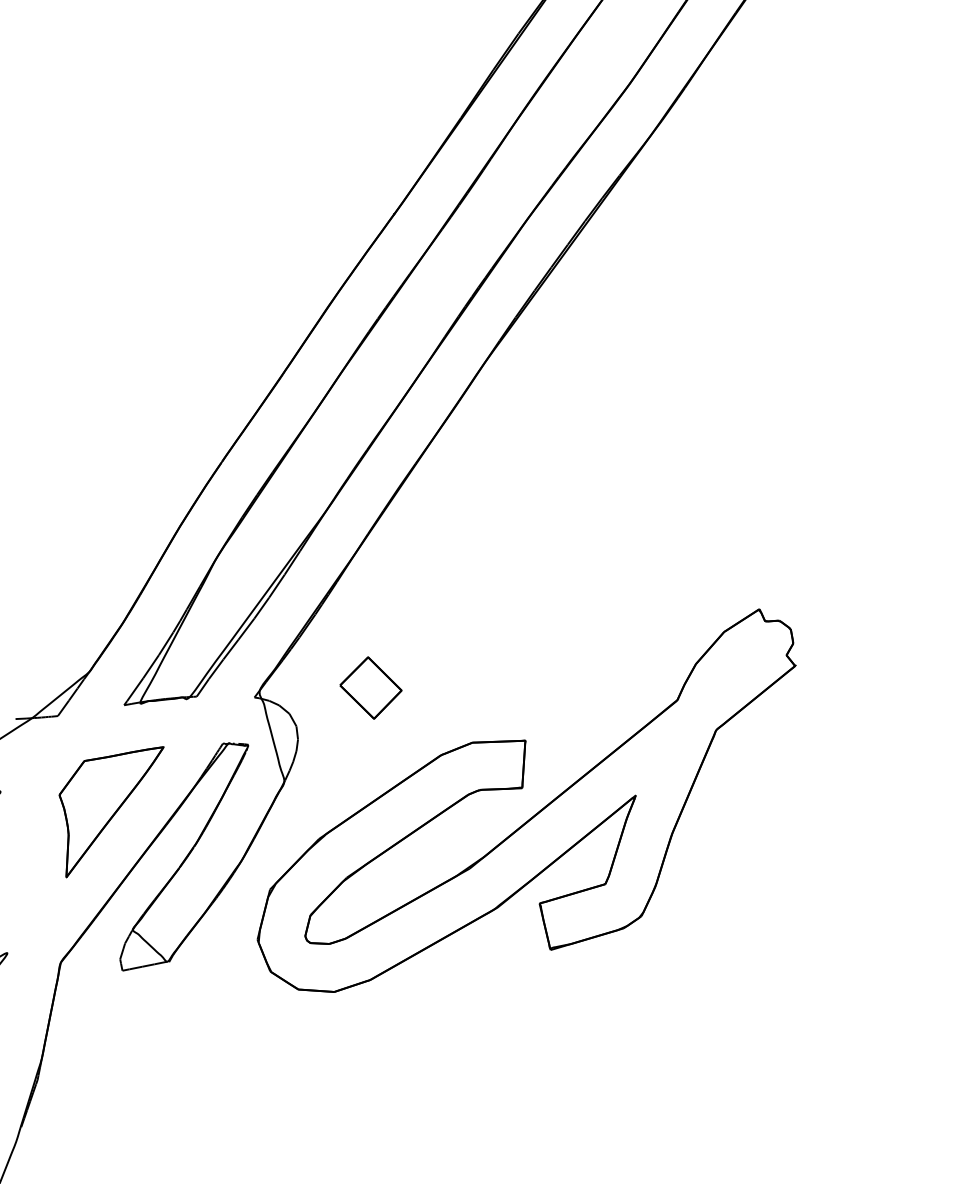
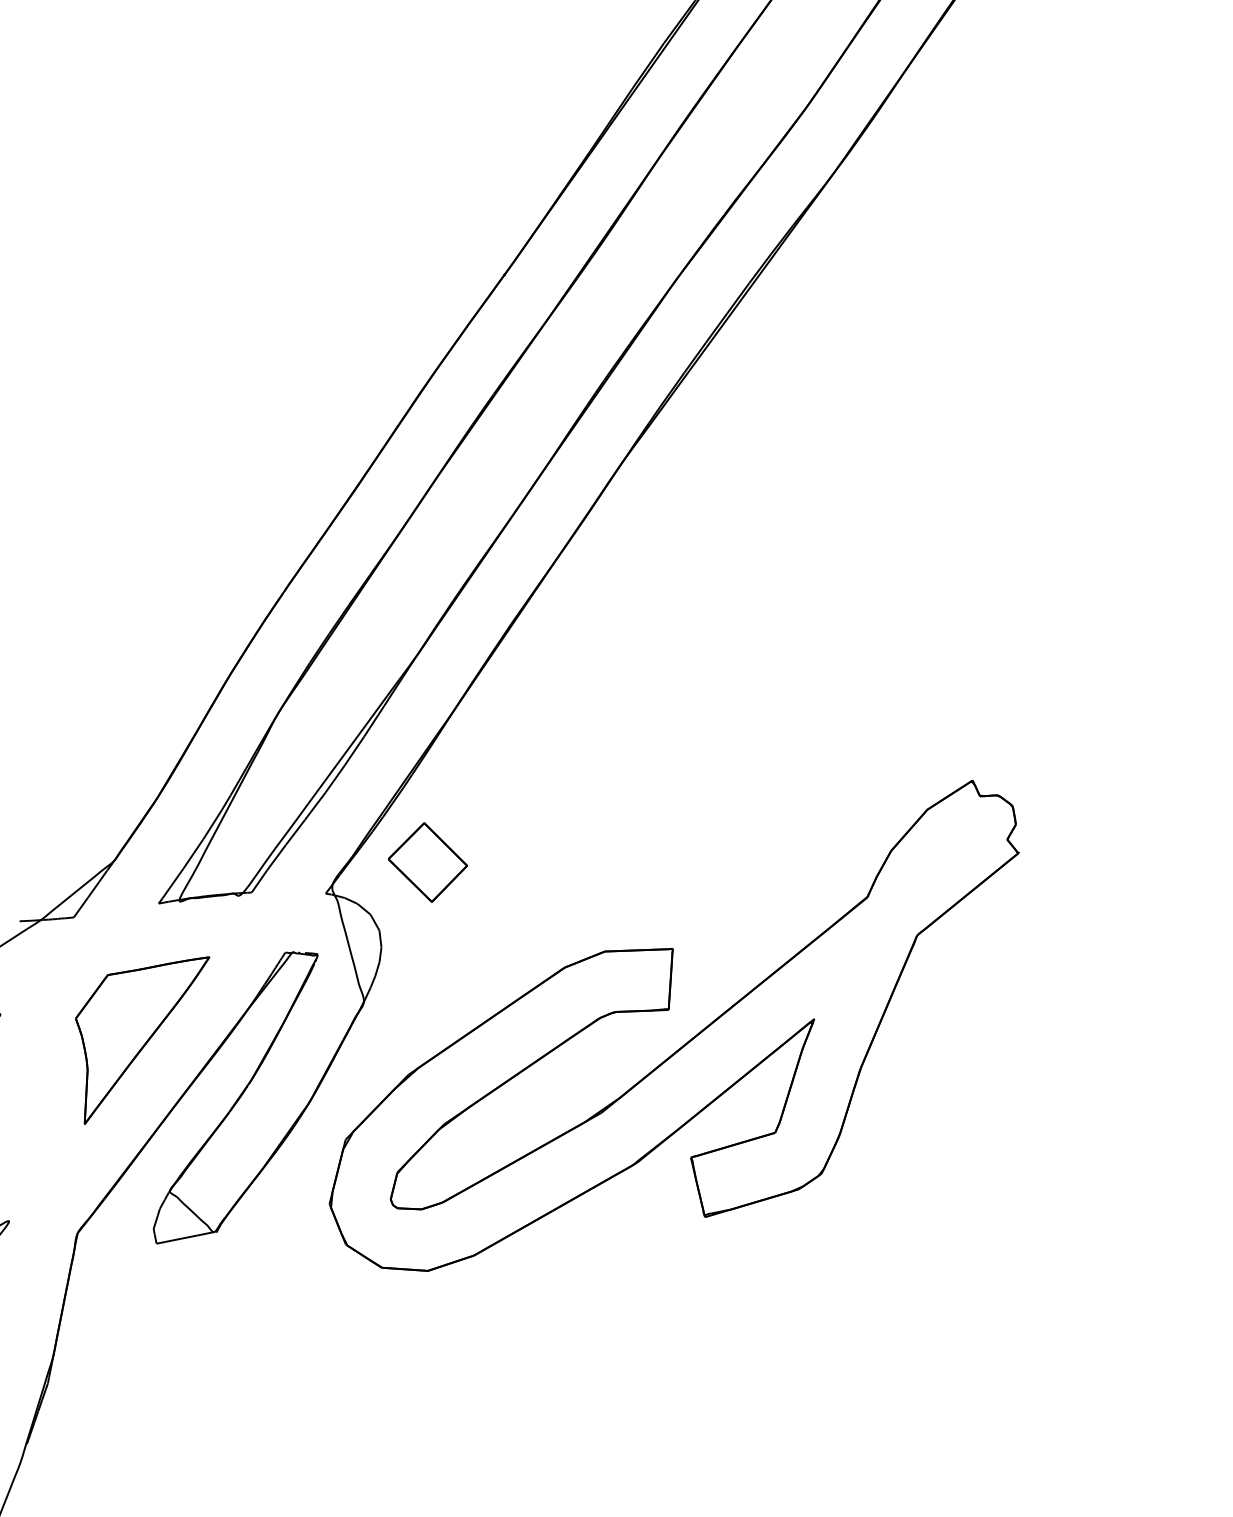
part: (371, 688) -> (428, 862), moved

